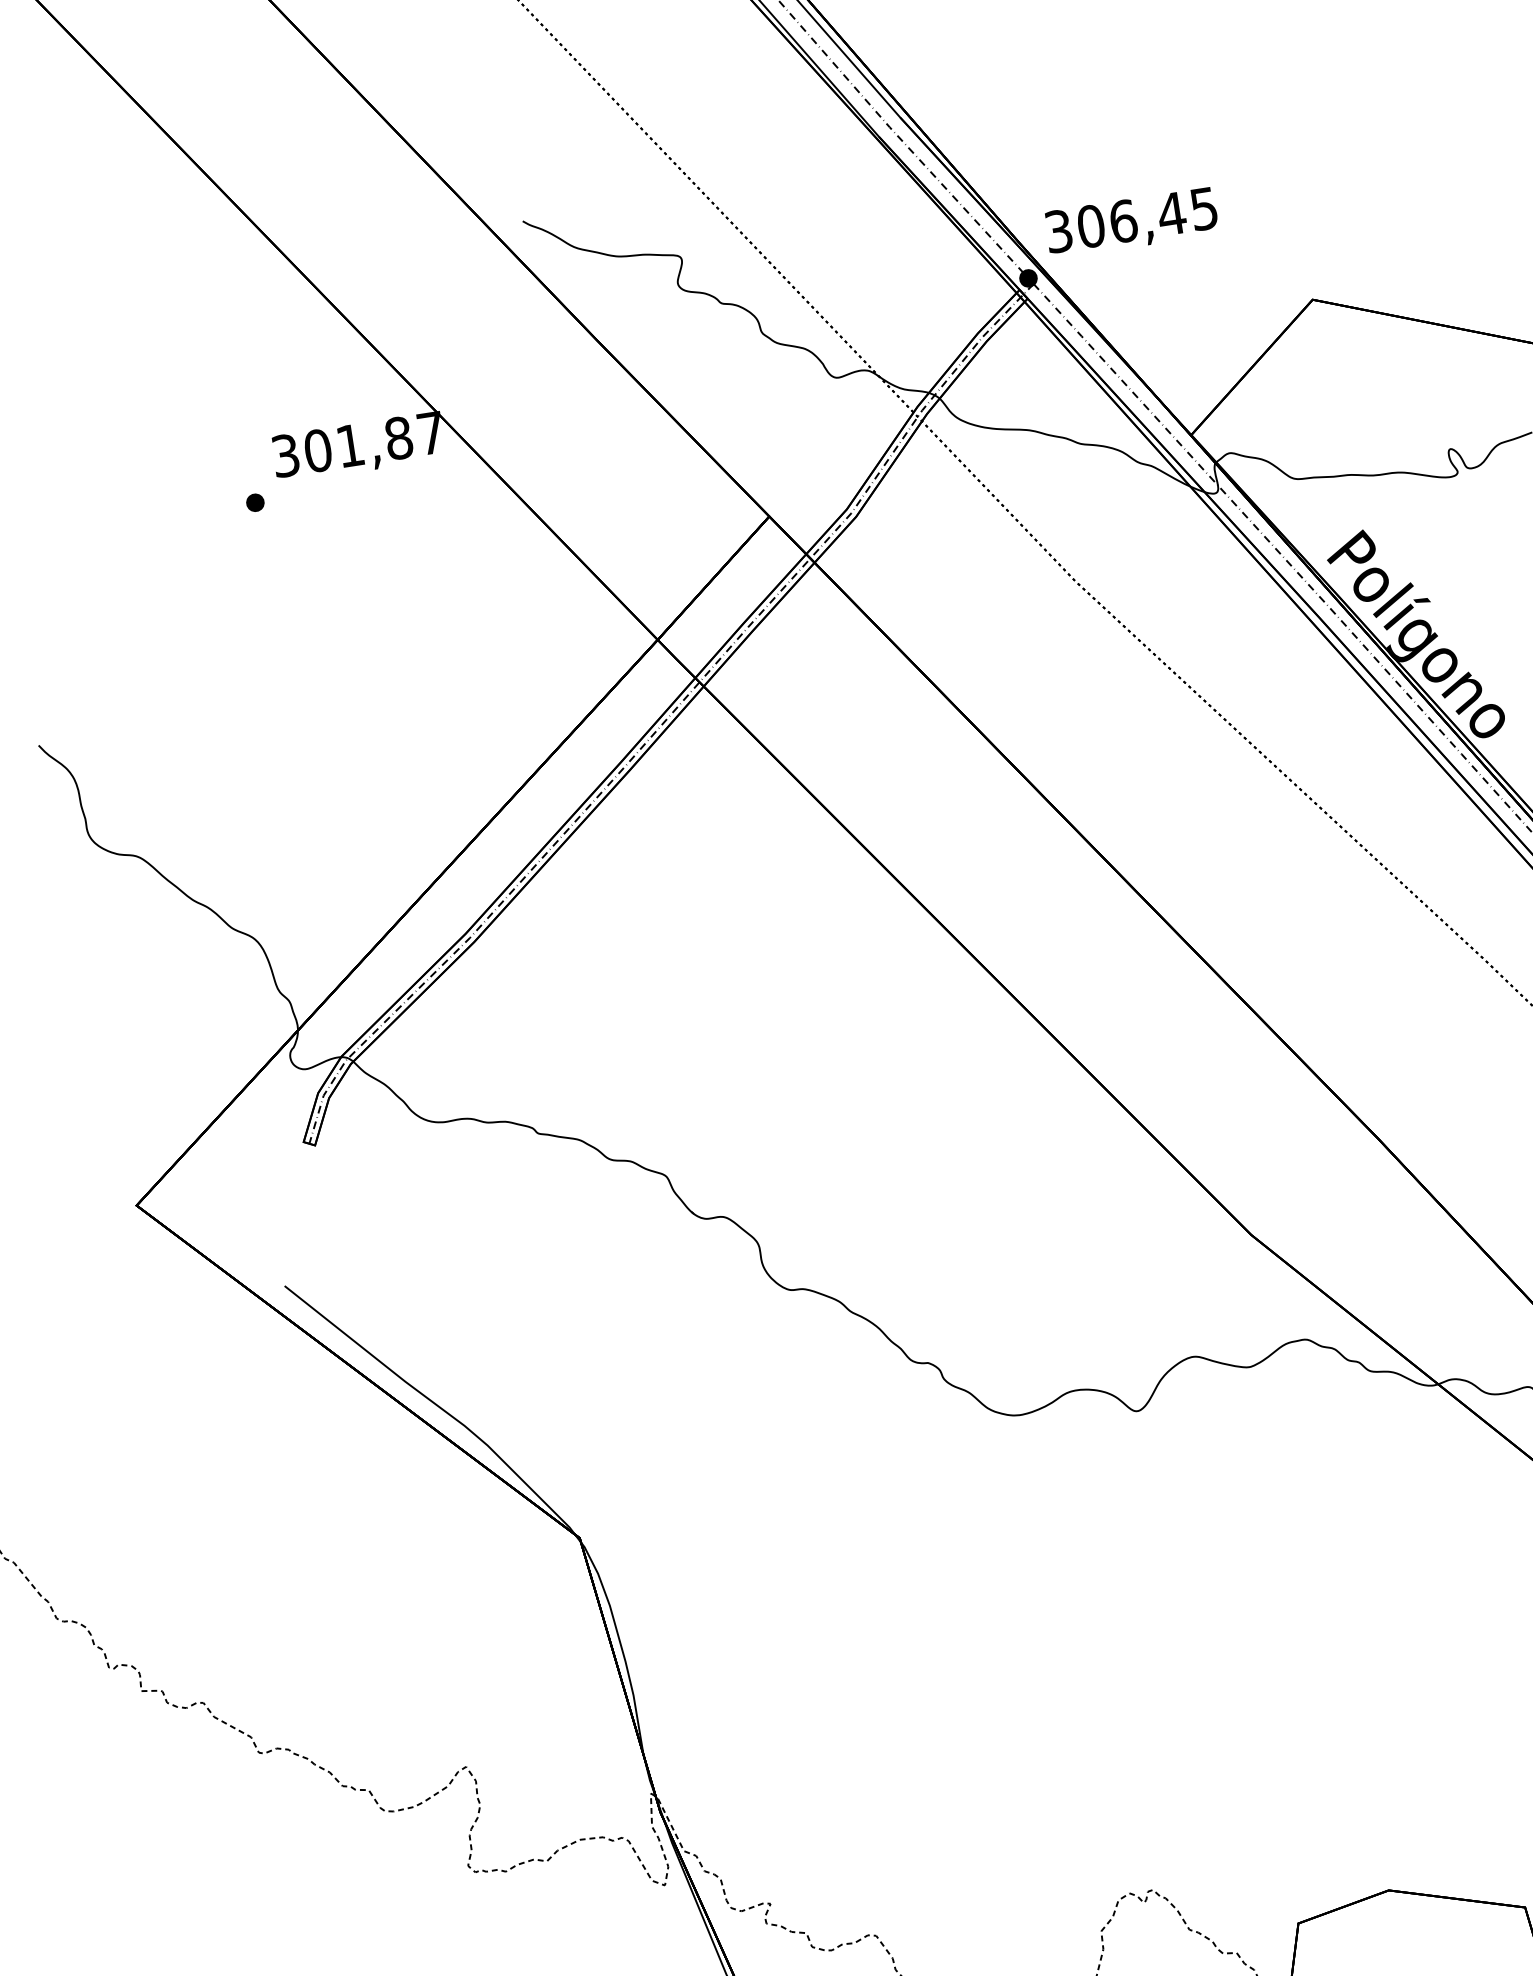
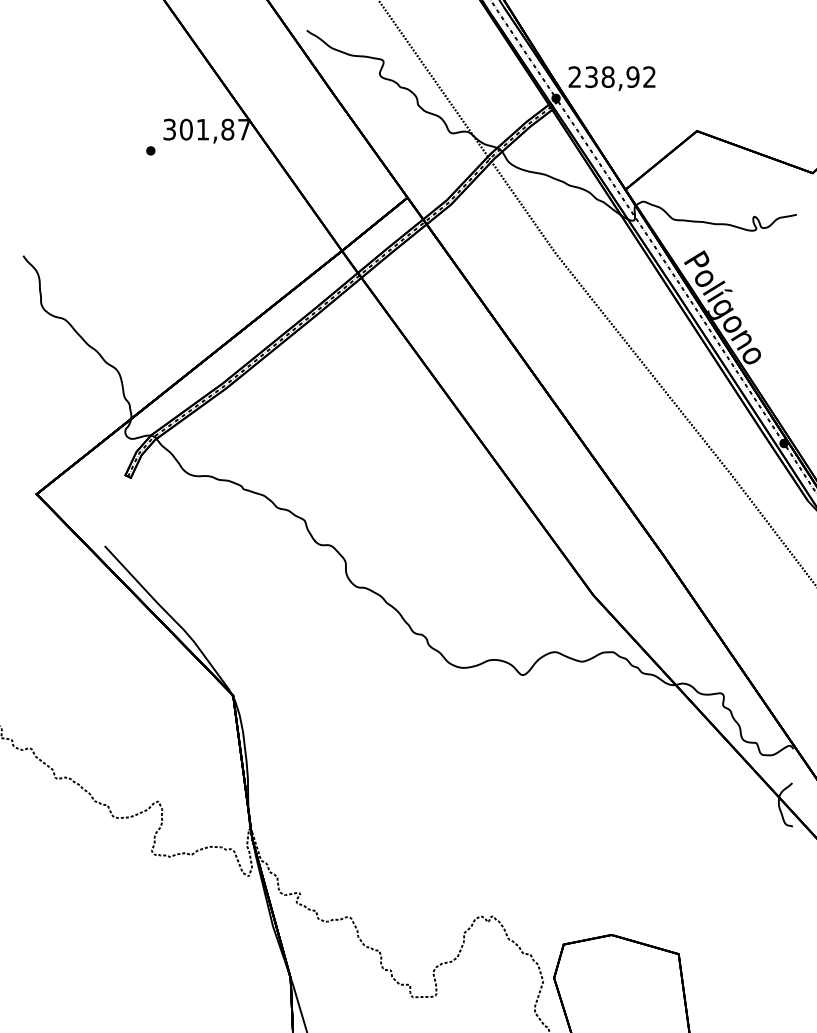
text: (1130, 221) -> (611, 77), 306,45 -> 238,92

